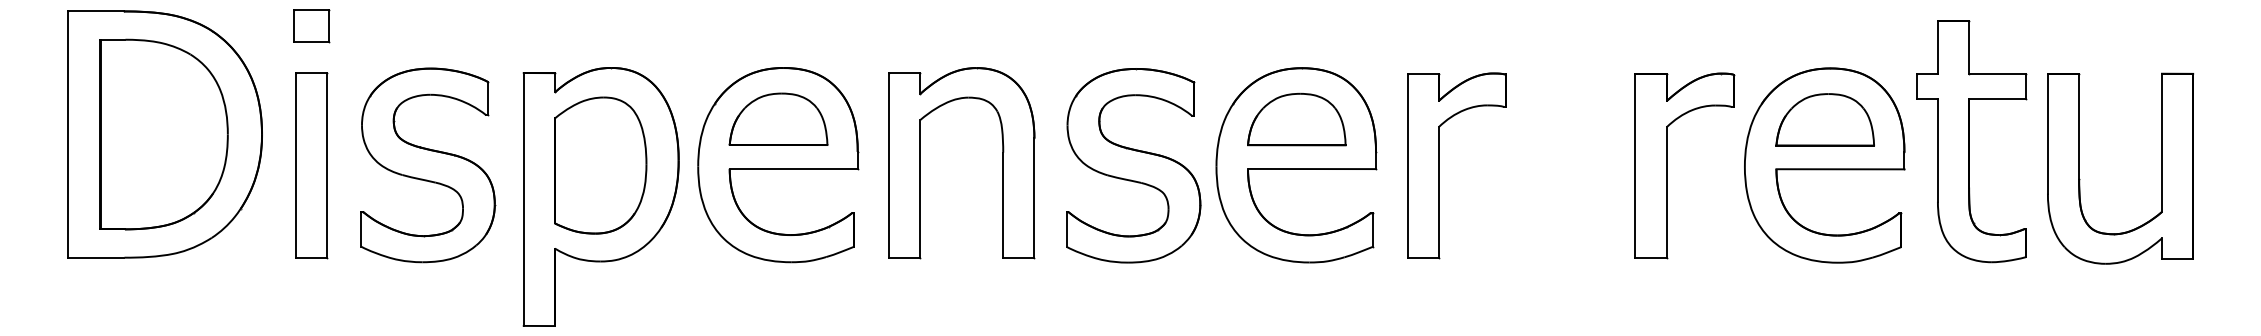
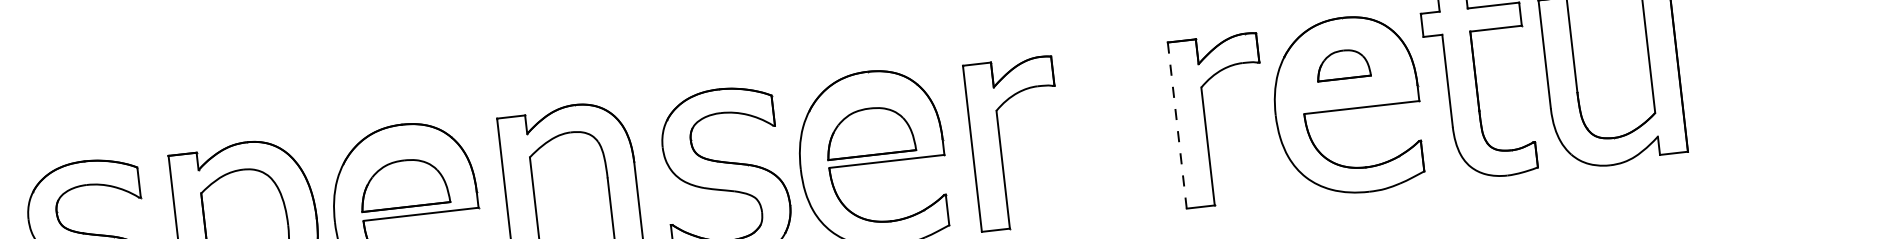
part: (778, 118) -> (403, 183), moved
part: (1296, 119) -> (869, 131), moved
part: (1824, 119) -> (1342, 64), size x0.6
line: (1635, 166) -> (1177, 126), solid -> dashed

